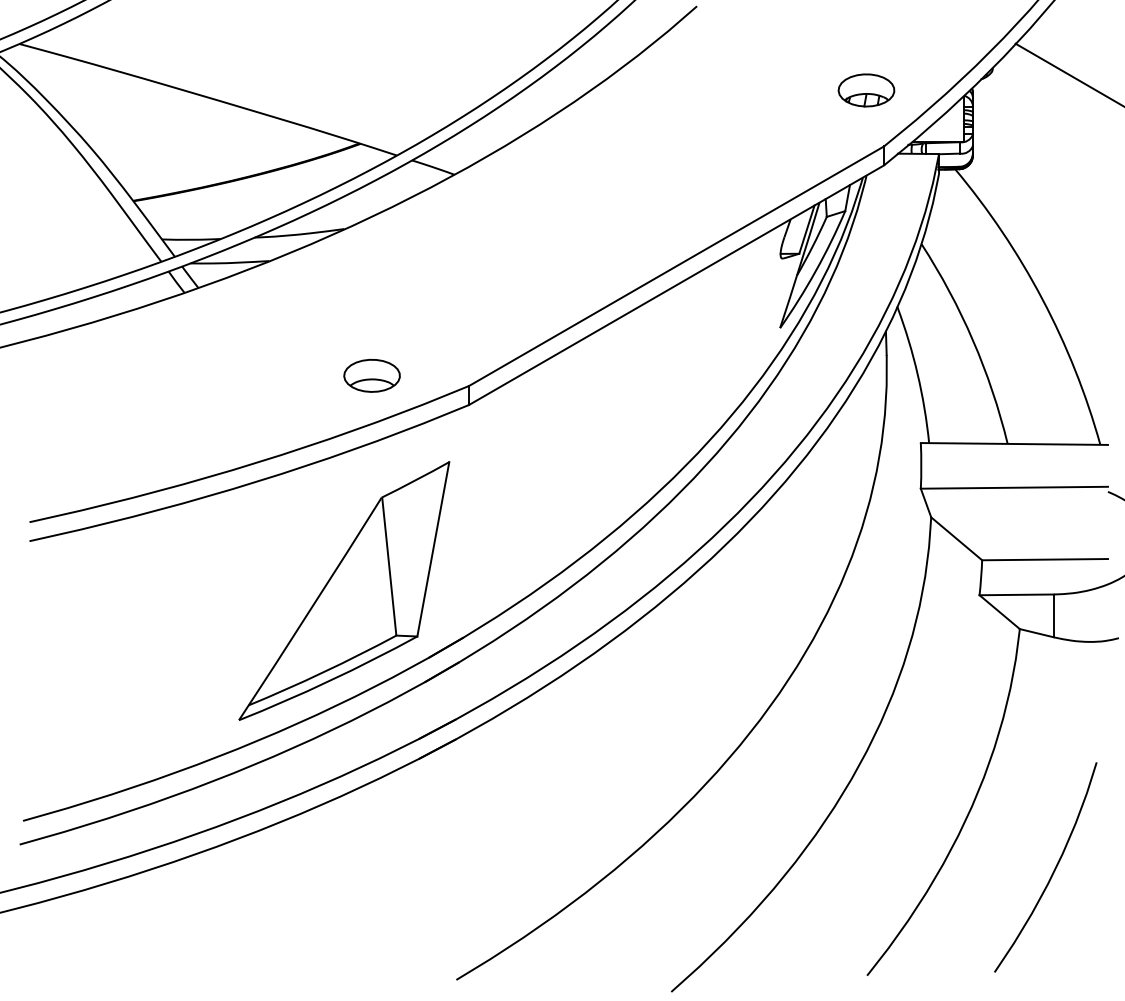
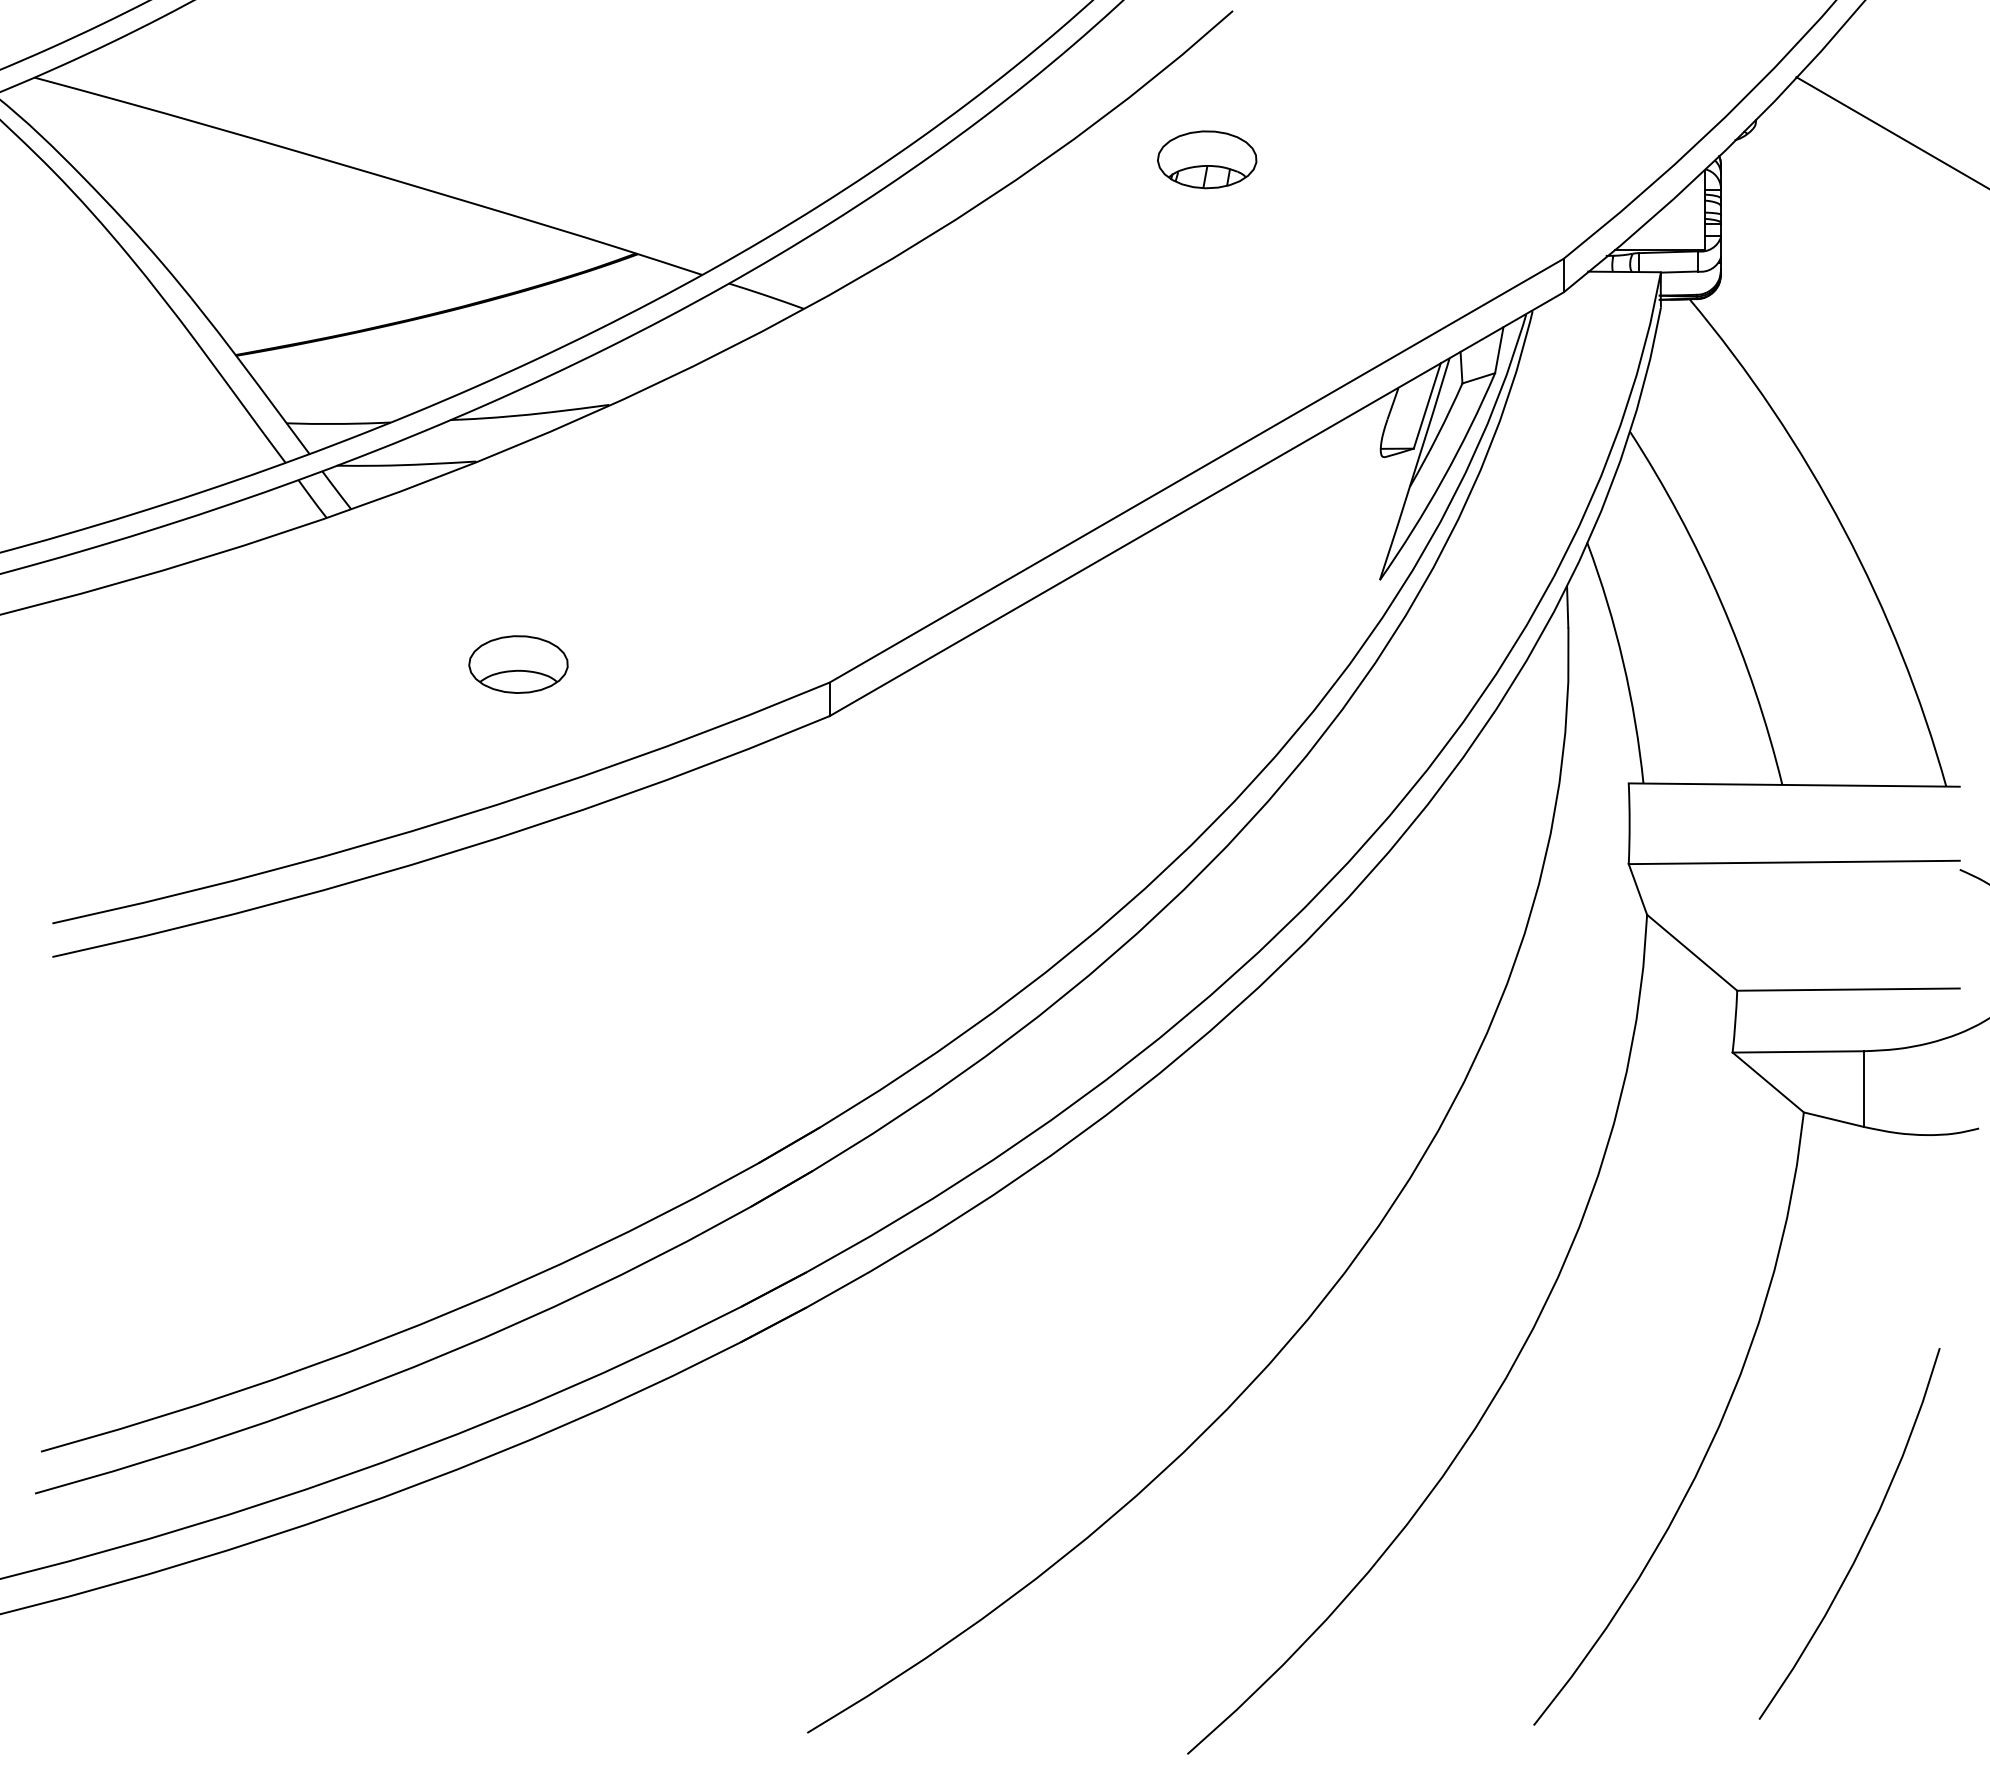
part: (866, 90) -> (1207, 159), moved
part: (371, 375) -> (517, 663), moved
part: (344, 590) -> (609, 1044), removed

